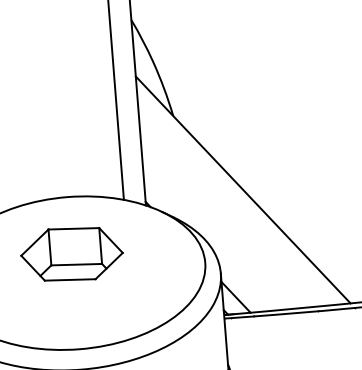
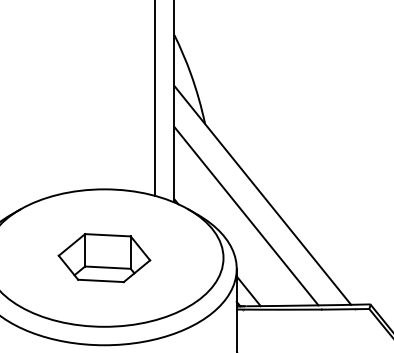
line: (227, 213) -> (246, 215), added
part: (72, 254) -> (104, 258), moved

